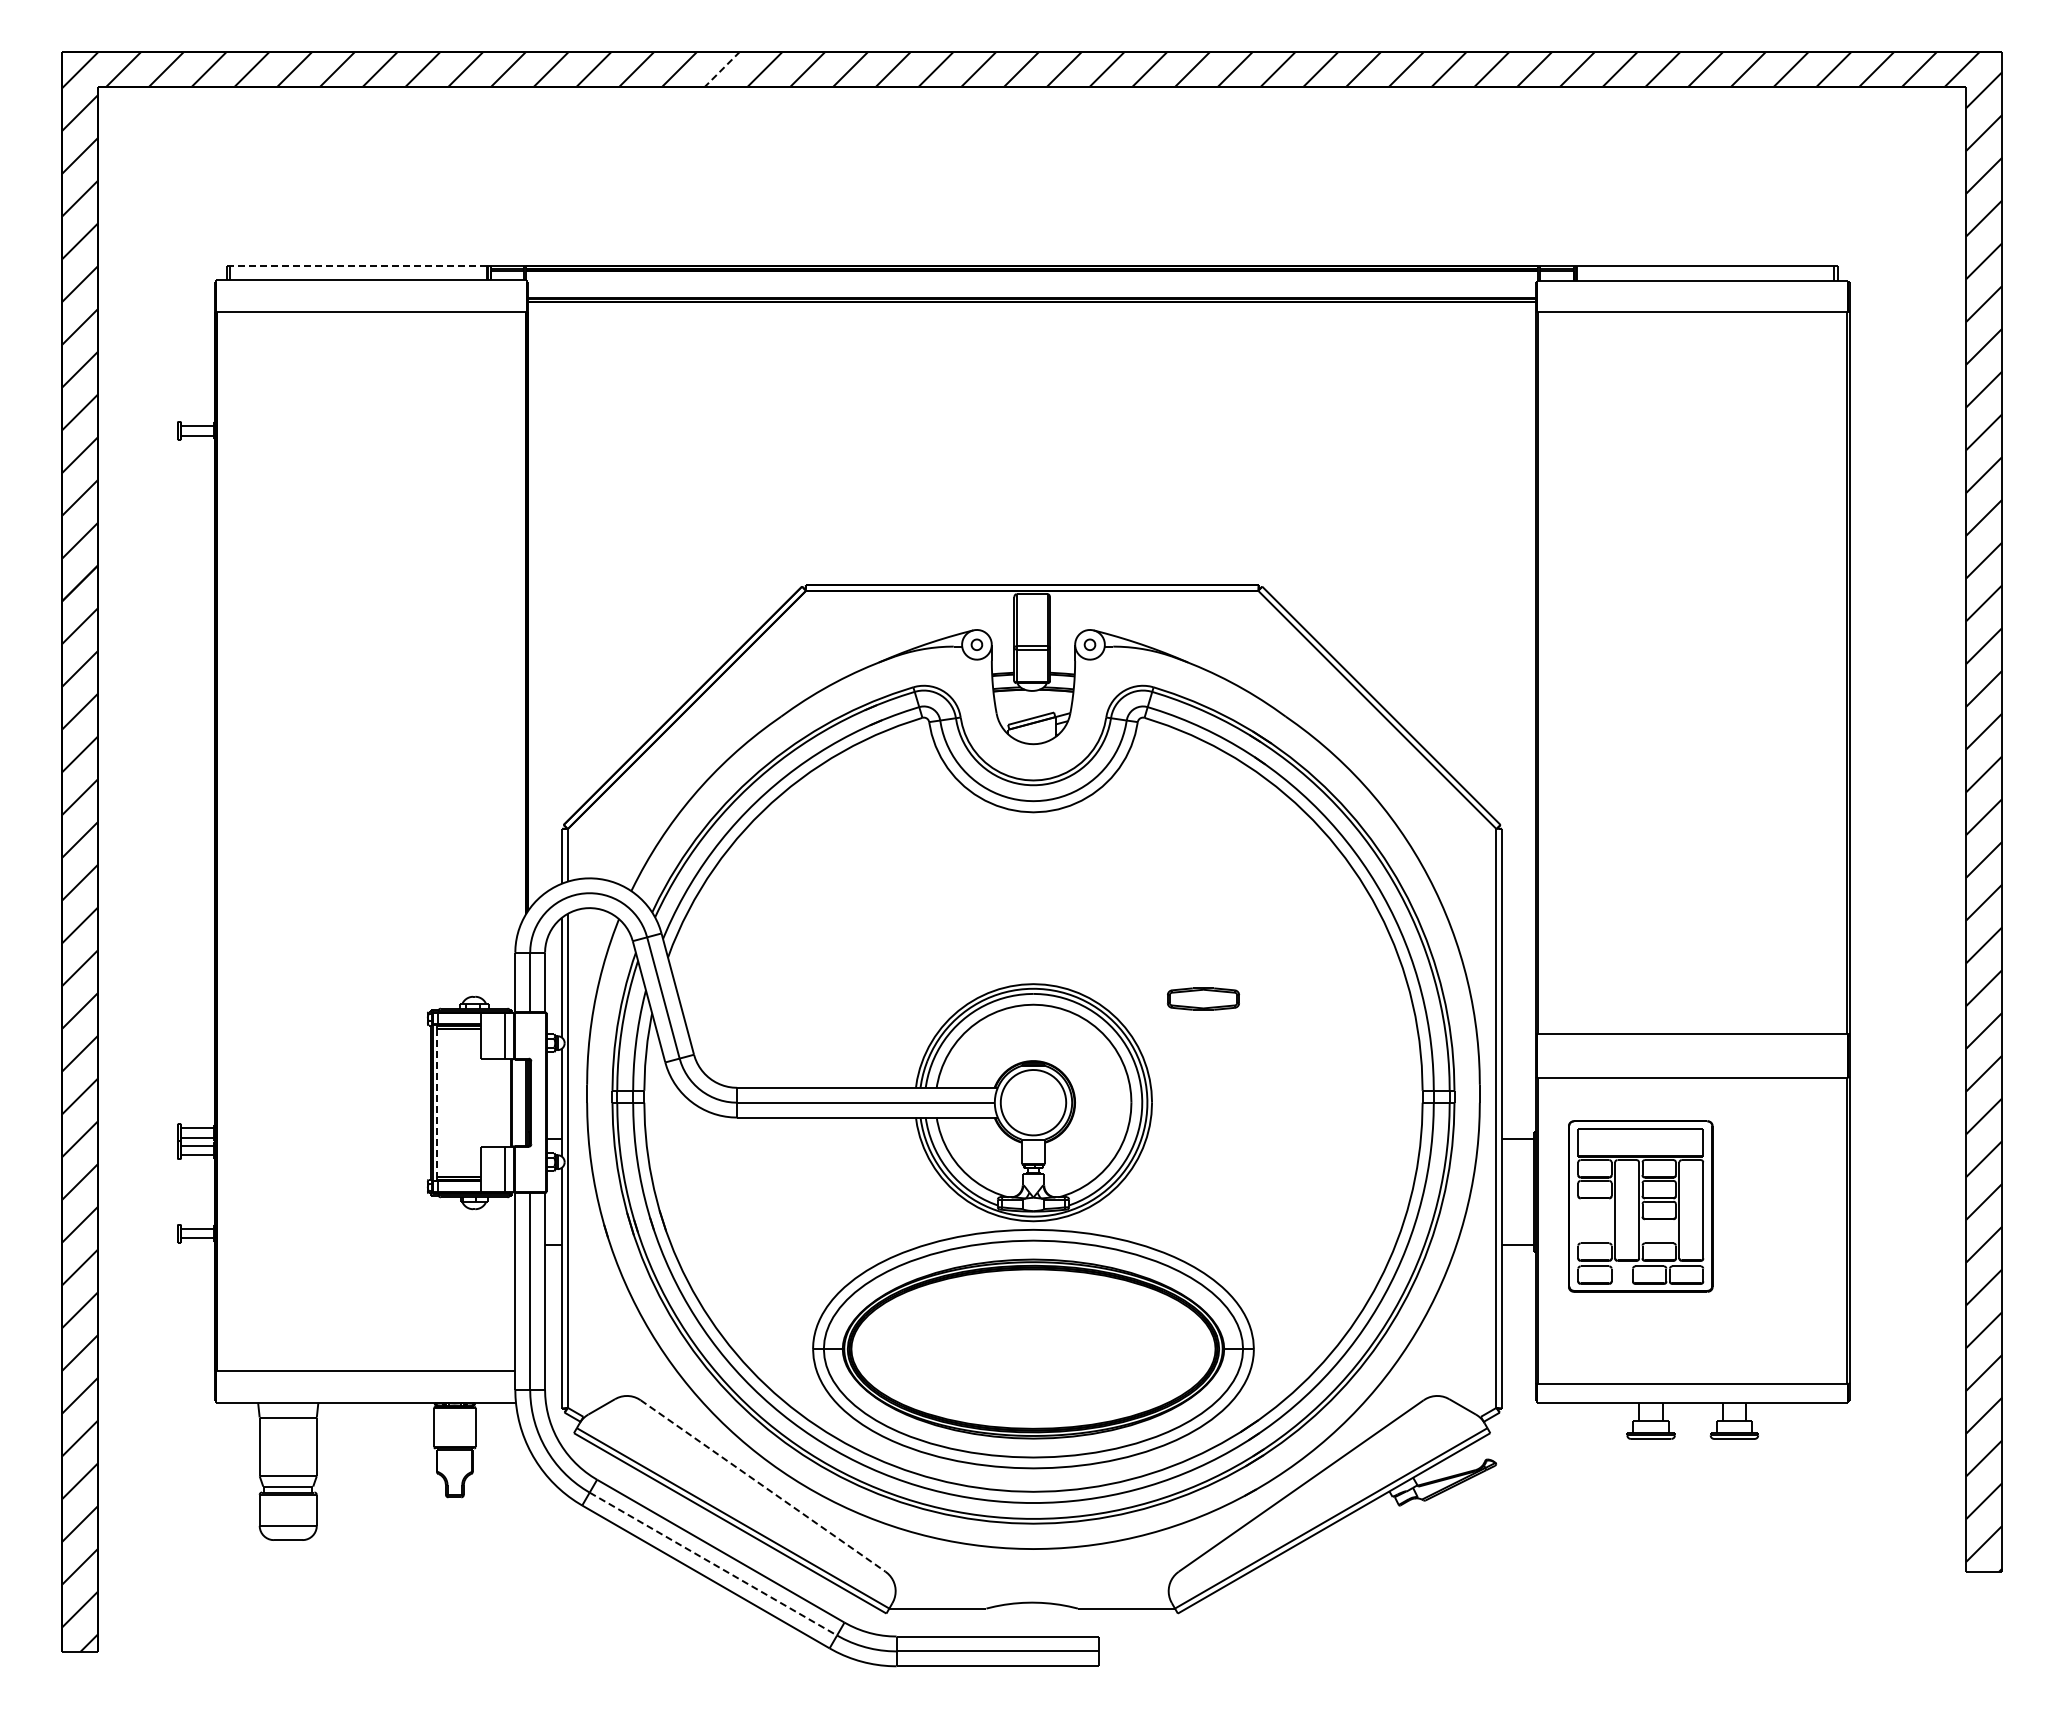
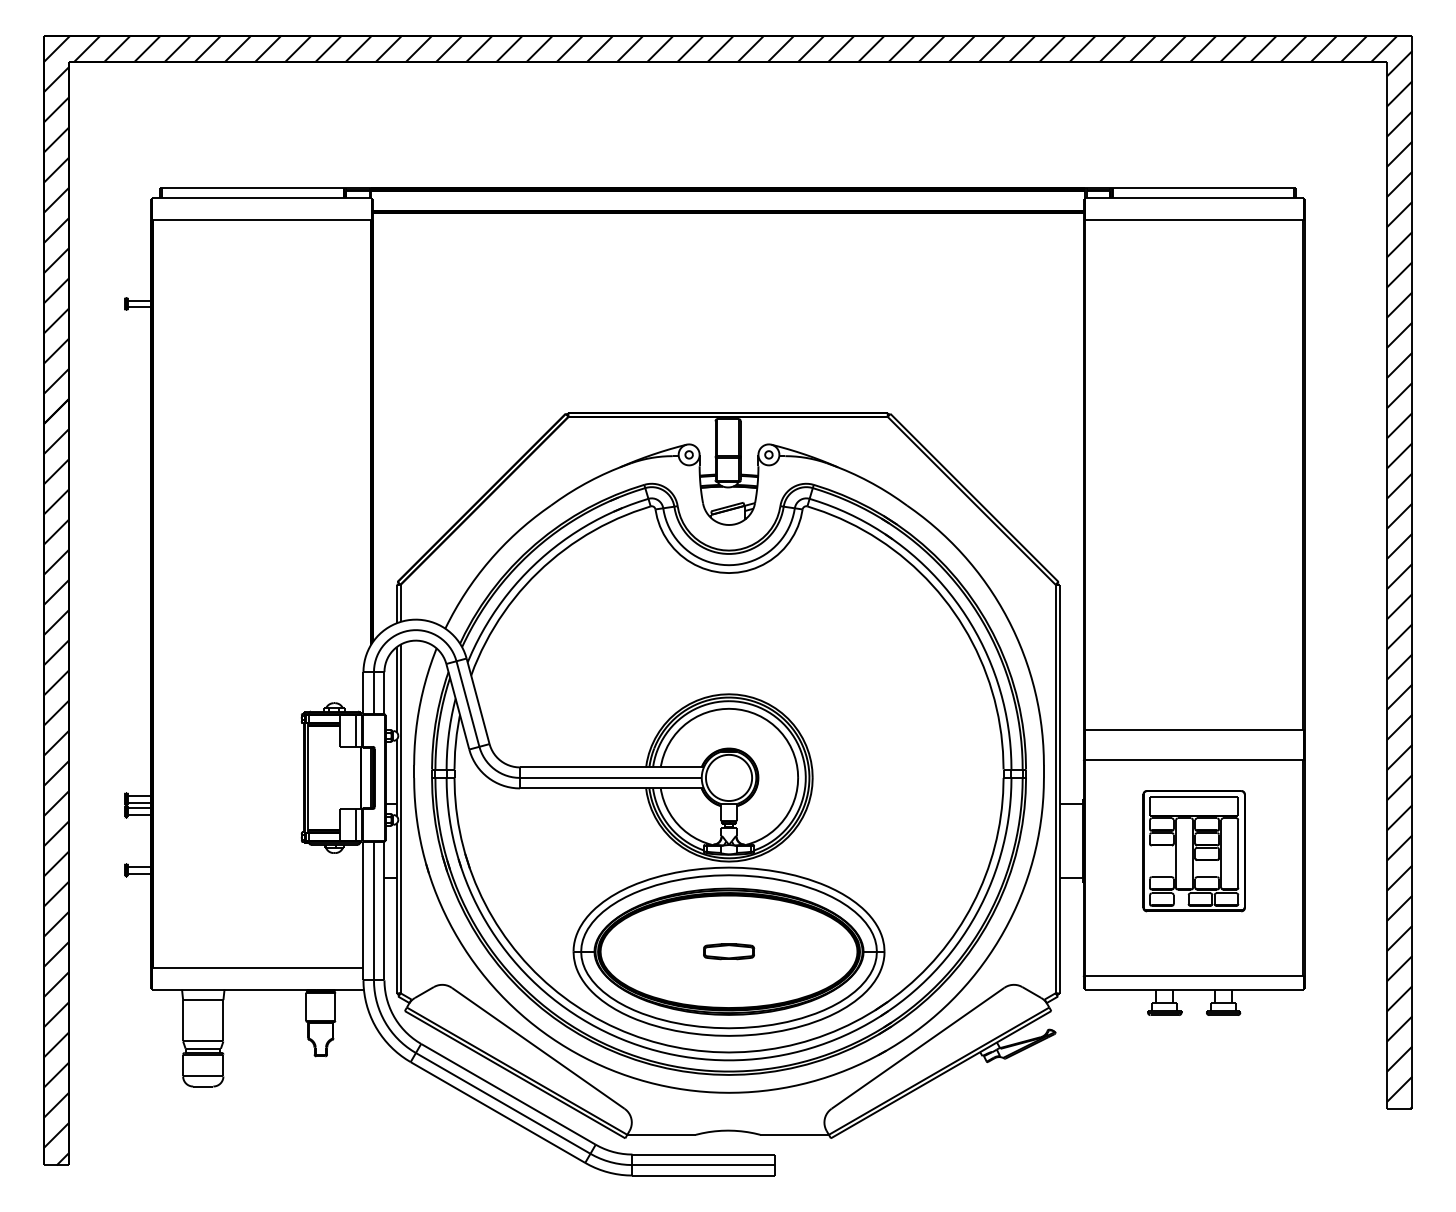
line: (721, 69) -> (508, 49), dashed -> solid
line: (358, 265) -> (252, 187), dashed -> solid
part: (1203, 998) -> (729, 951), moved
line: (437, 1102) -> (308, 777), dashed -> solid
part: (1640, 1206) -> (1193, 851), moved
line: (763, 1486) -> (538, 1048), dashed -> solid
line: (713, 1564) -> (503, 1103), dashed -> solid

